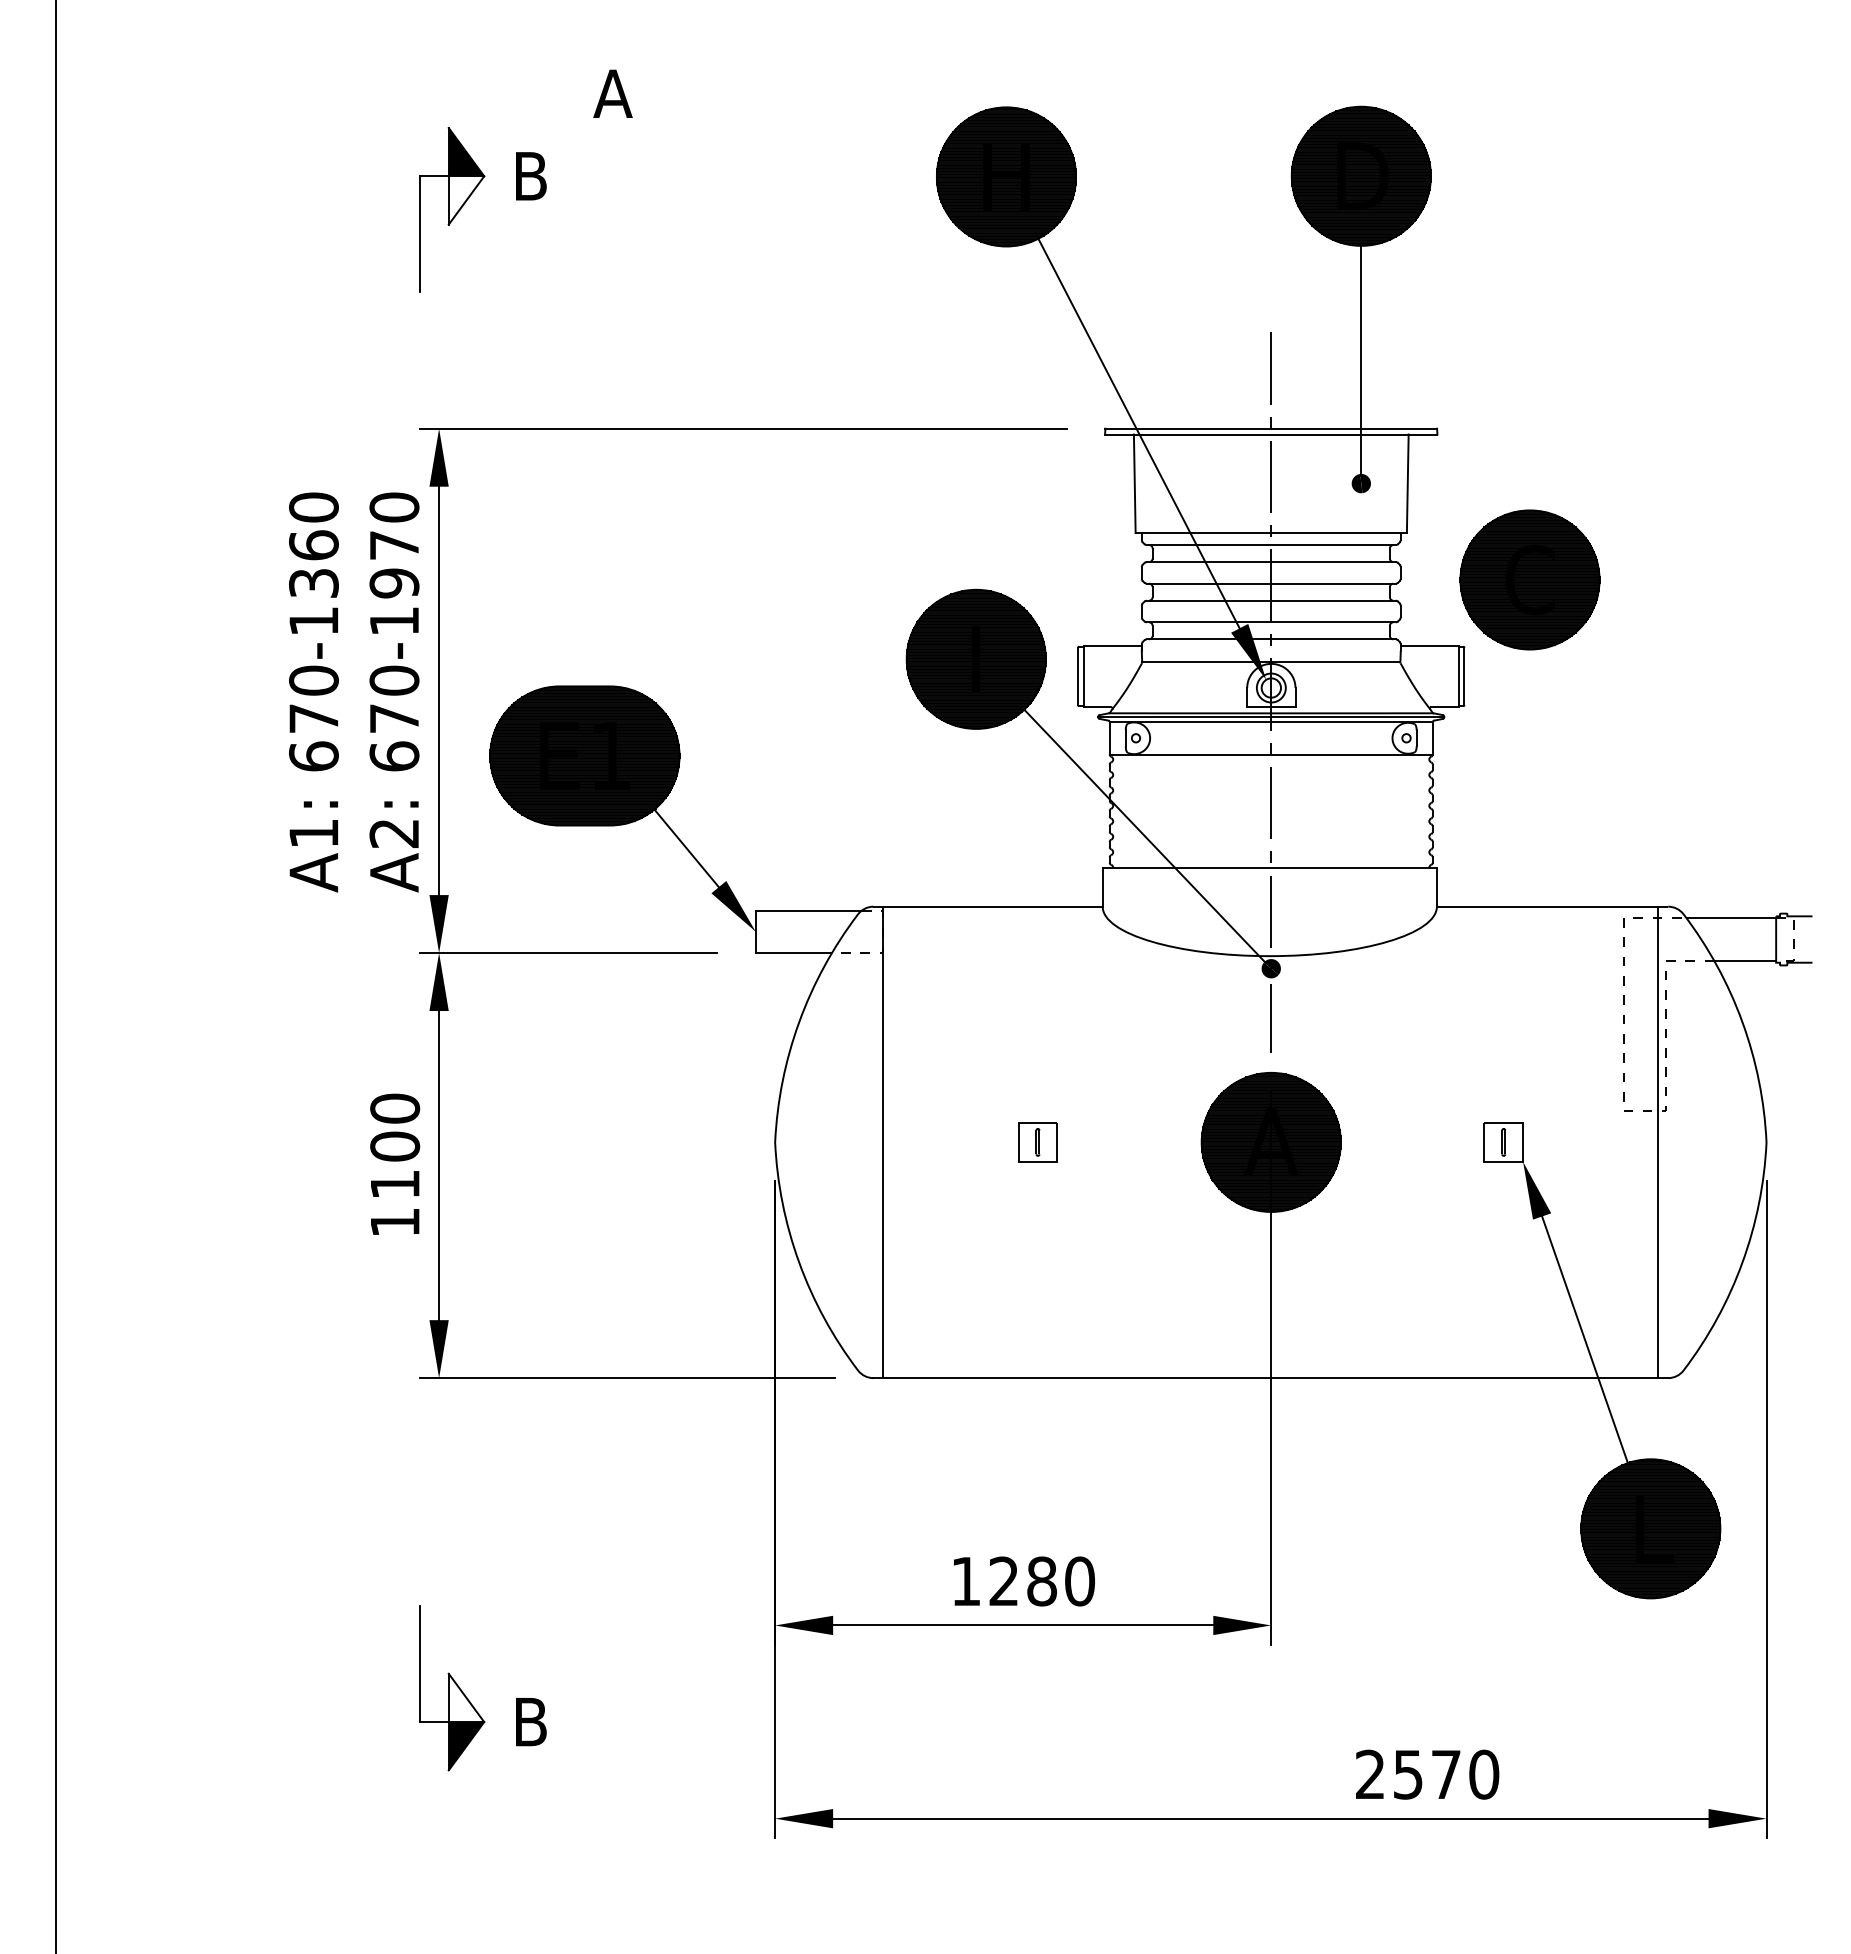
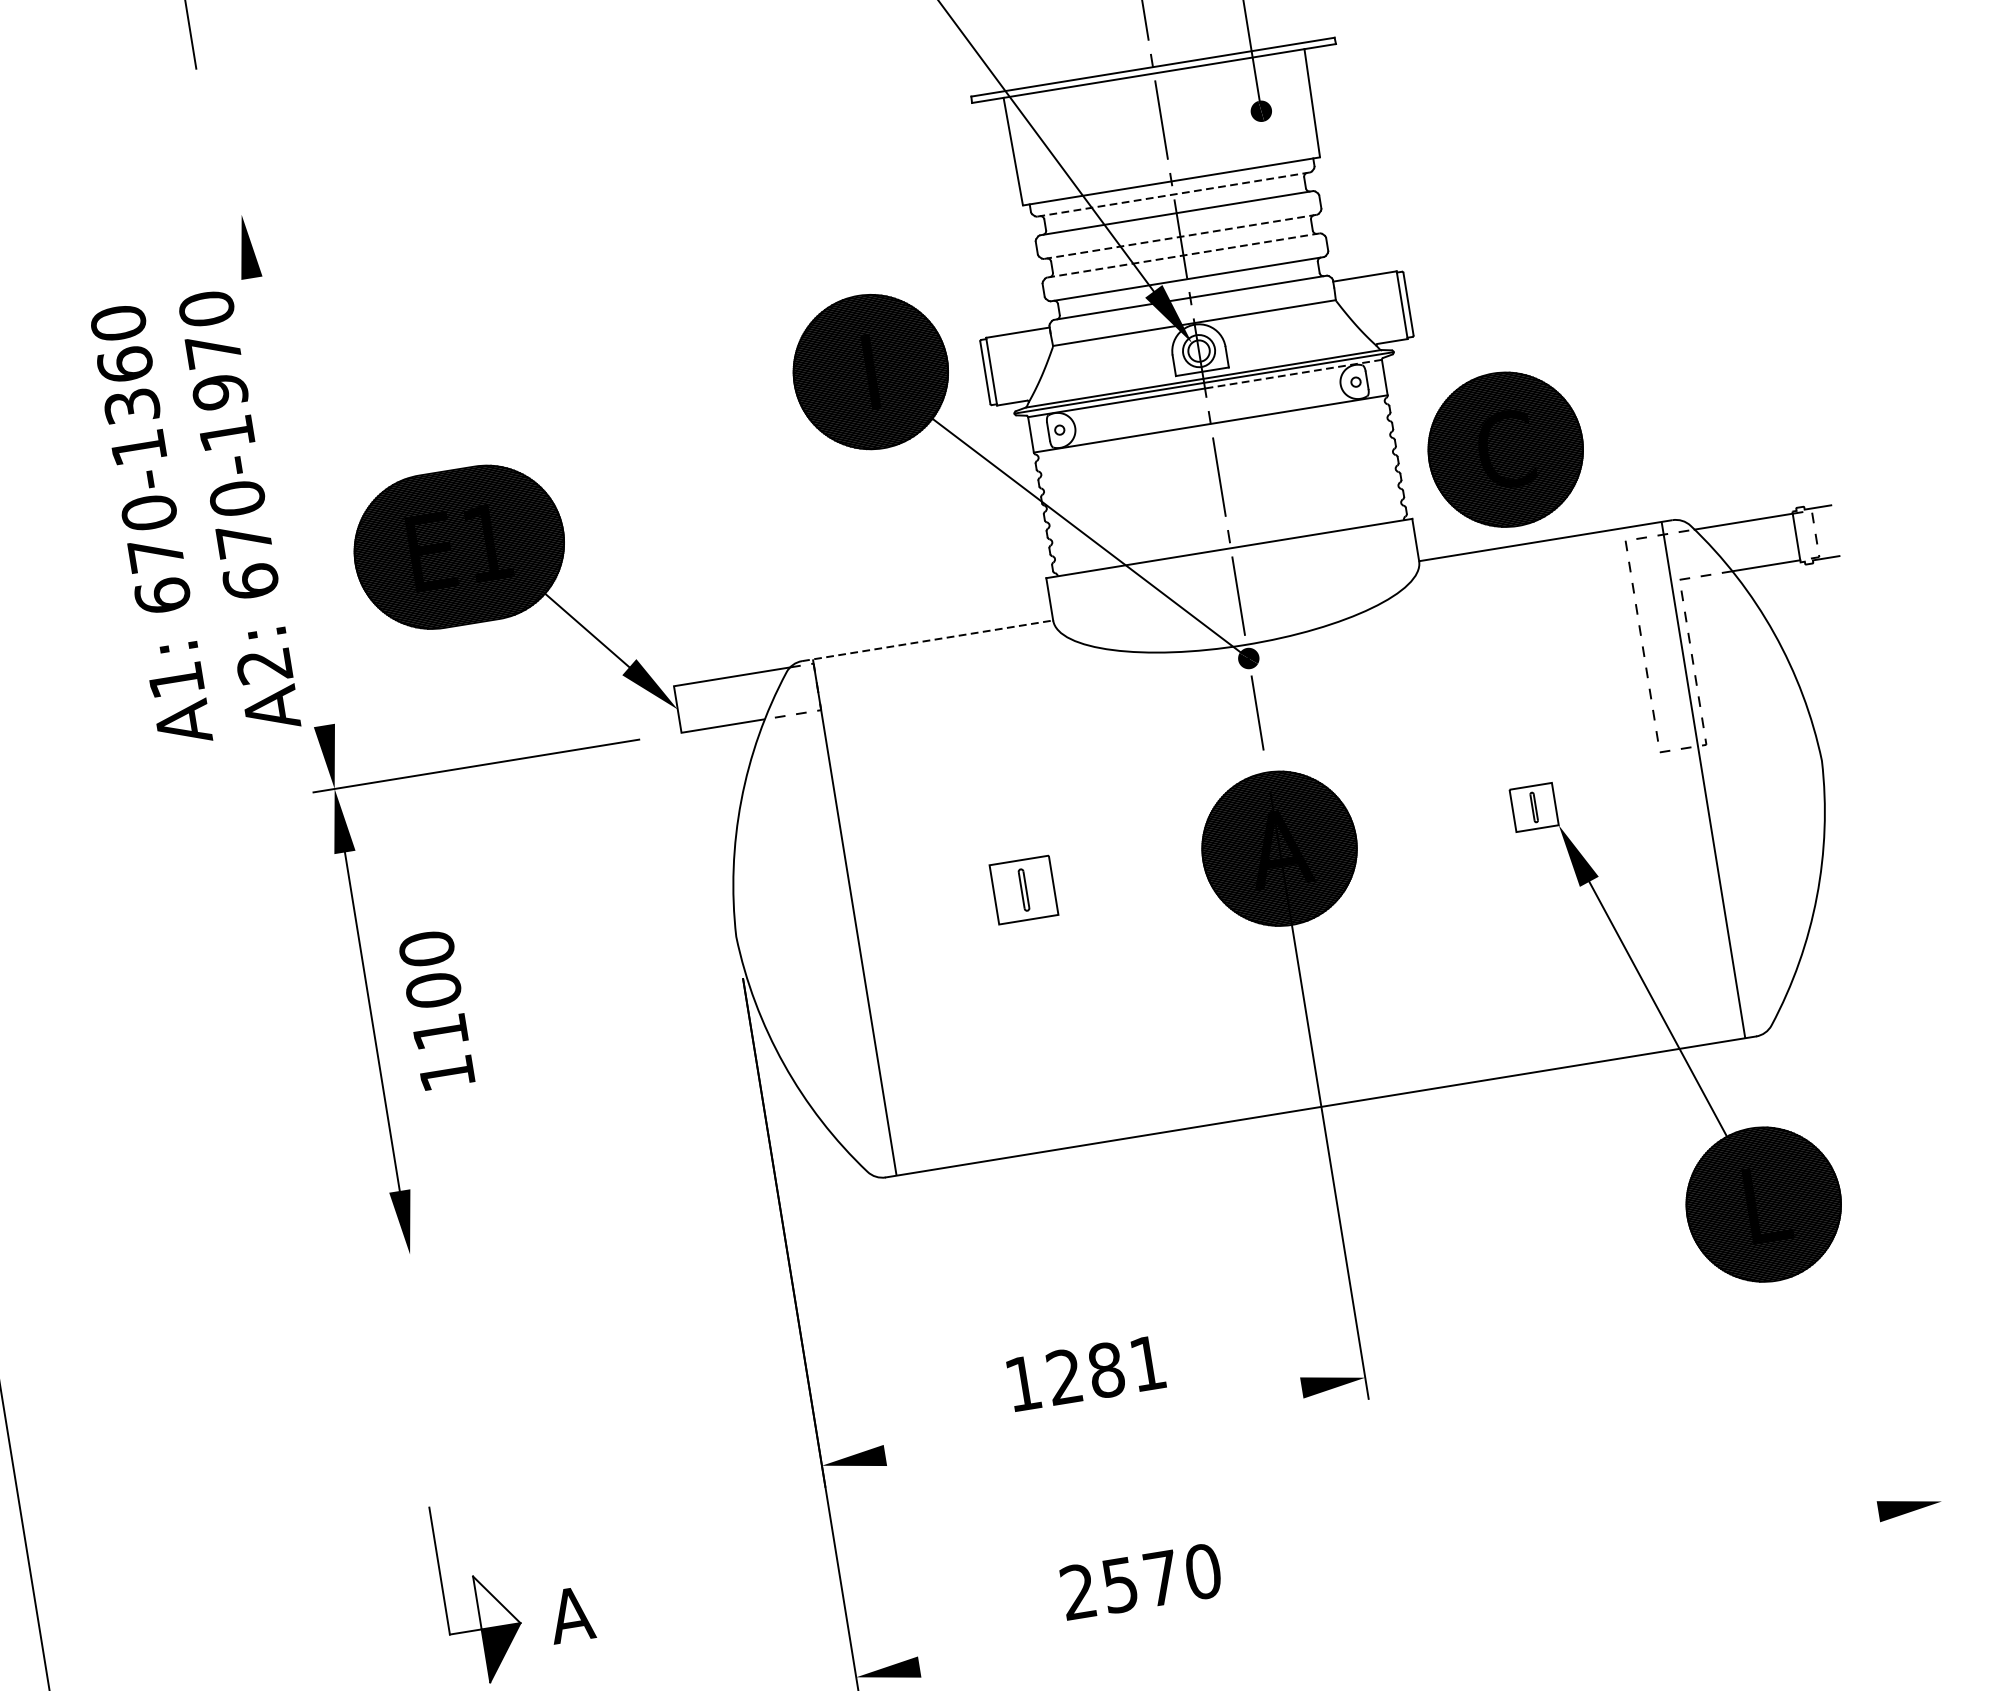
line: (742, 428) -> (573, 160), removed
line: (1271, 545) -> (1173, 195), solid -> dashed
part: (1529, 579) -> (1505, 449), moved
line: (1271, 583) -> (1180, 236), solid -> dashed
line: (1271, 600) -> (1183, 255), solid -> dashed
line: (439, 690) -> (288, 501), removed
line: (1352, 722) -> (1294, 374), solid -> dashed
line: (988, 906) -> (928, 640), solid -> dashed
part: (1037, 1142) -> (1023, 890), size x1.4
text: (395, 1163) -> (437, 1008), moved
line: (626, 1378) -> (615, 1221), removed
line: (1766, 1509) -> (1887, 1162), removed
text: (1080, 1581) -> (1148, 1363), 1280 -> 1281
line: (1023, 1625) -> (1093, 1421), removed
text: (530, 1722) -> (571, 1615), B -> A
text: (1427, 1774) -> (1141, 1581), moved
line: (1270, 1818) -> (1398, 1589), removed

